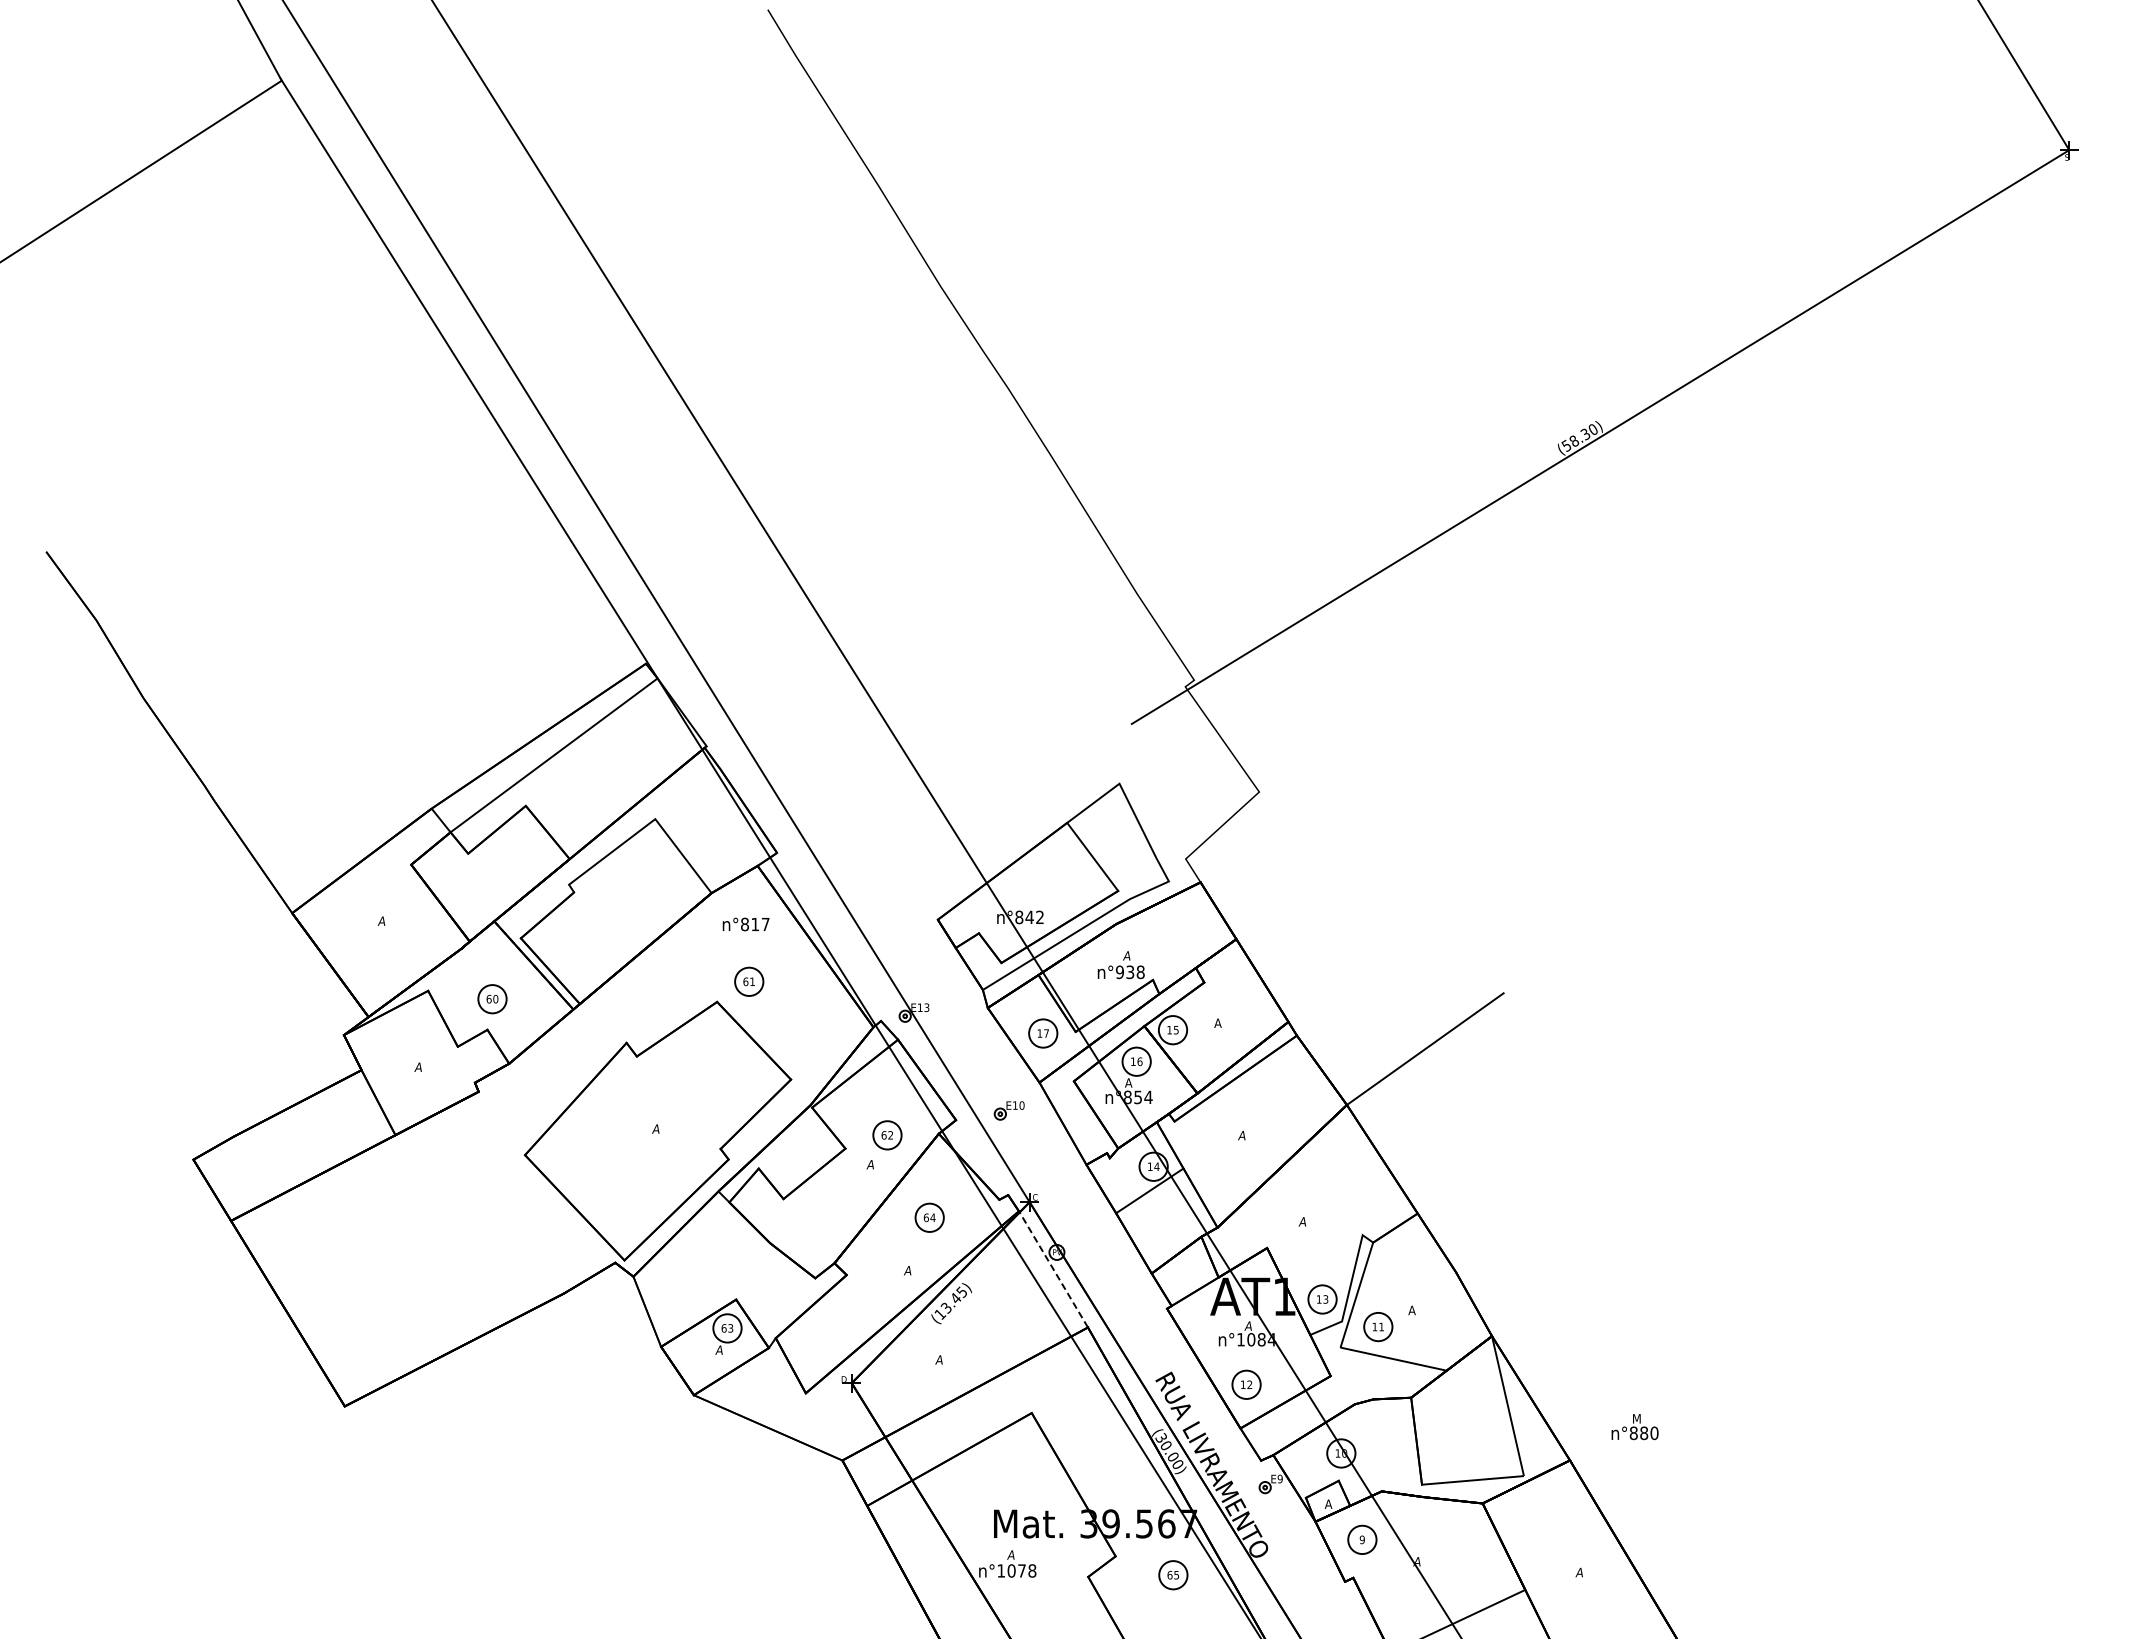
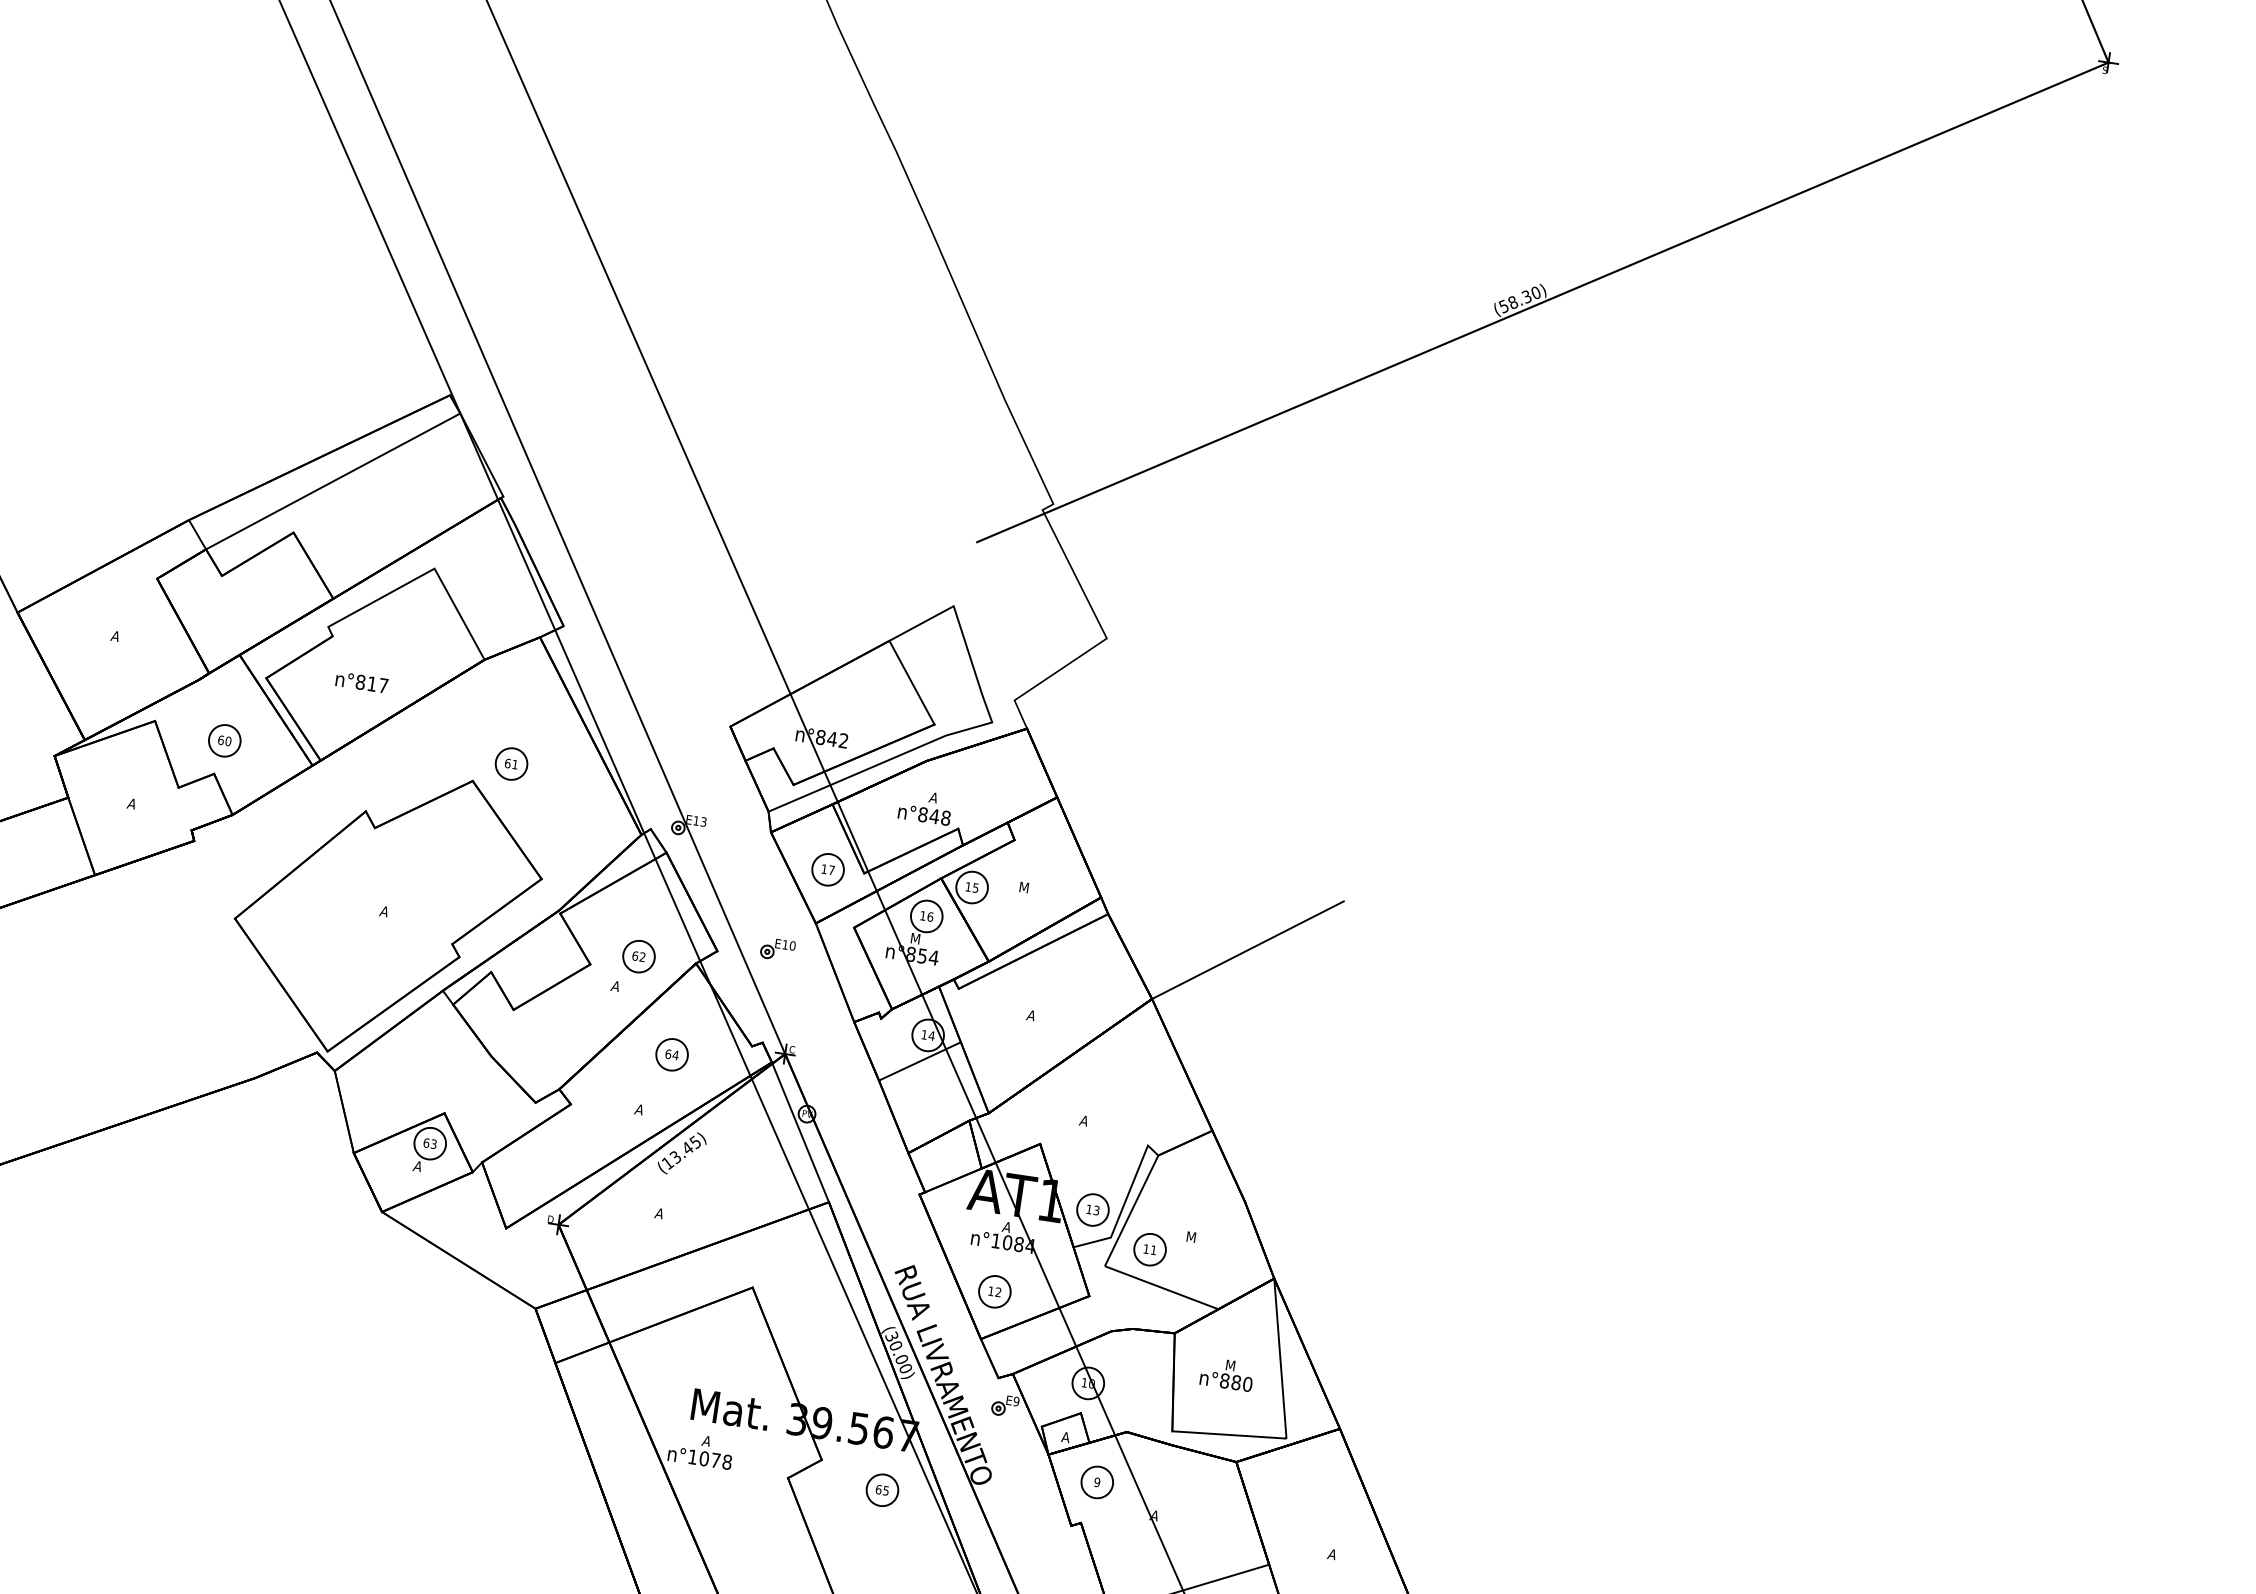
text: (745, 924) -> (361, 682), moved
text: (1125, 972) -> (929, 815), n°938 -> n°848
text: (1218, 1022) -> (1023, 886), A -> M
text: (1129, 1082) -> (915, 938), A -> M
line: (1053, 1269) -> (800, 1132), dashed -> solid
text: (1412, 1310) -> (1190, 1237), A -> M
text: (1634, 1427) -> (1226, 1374), moved

